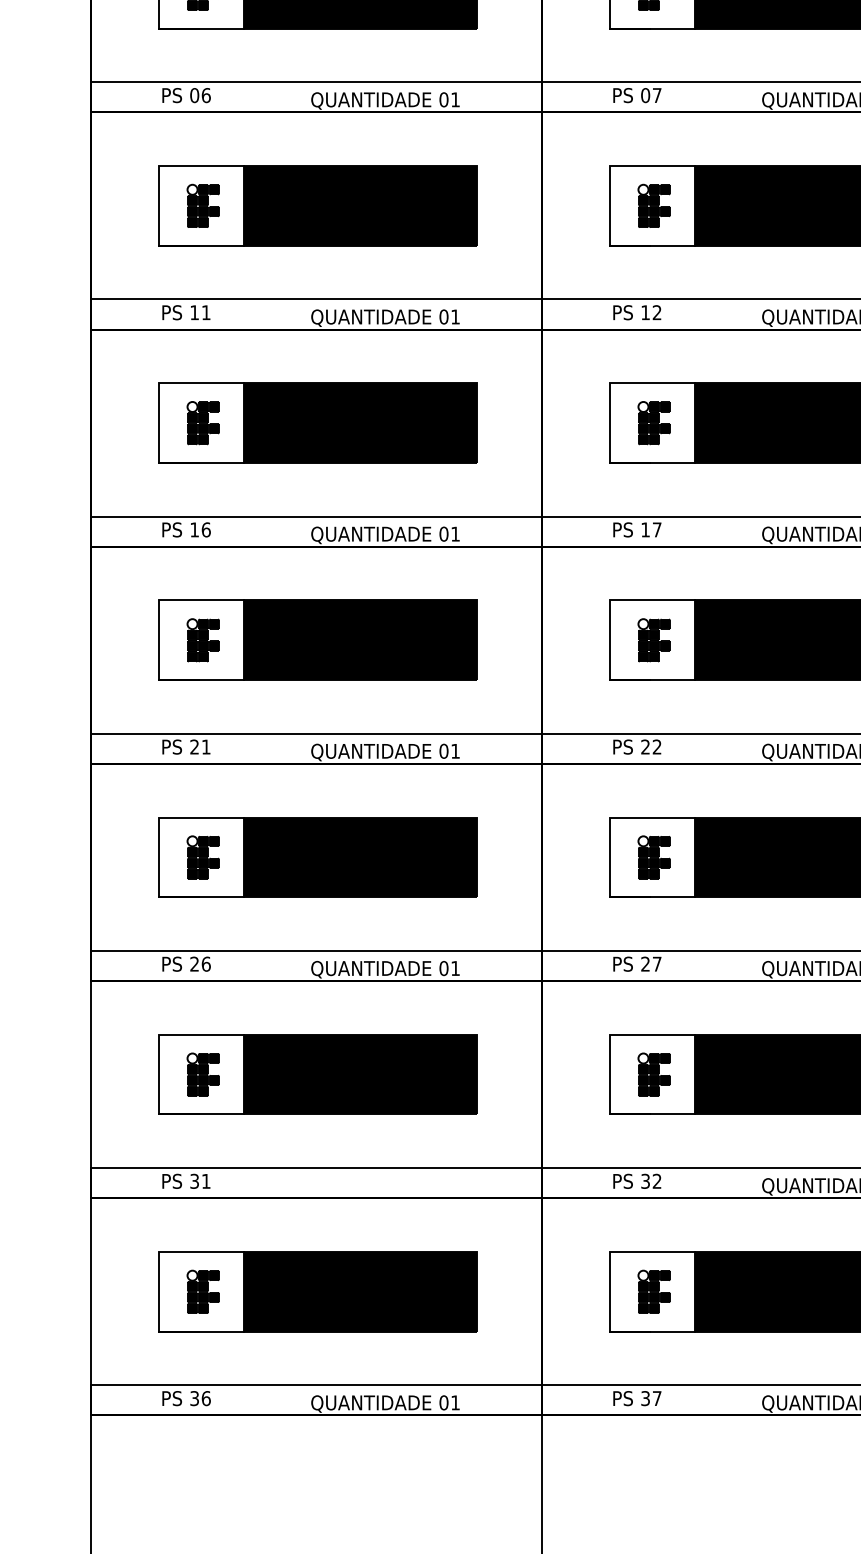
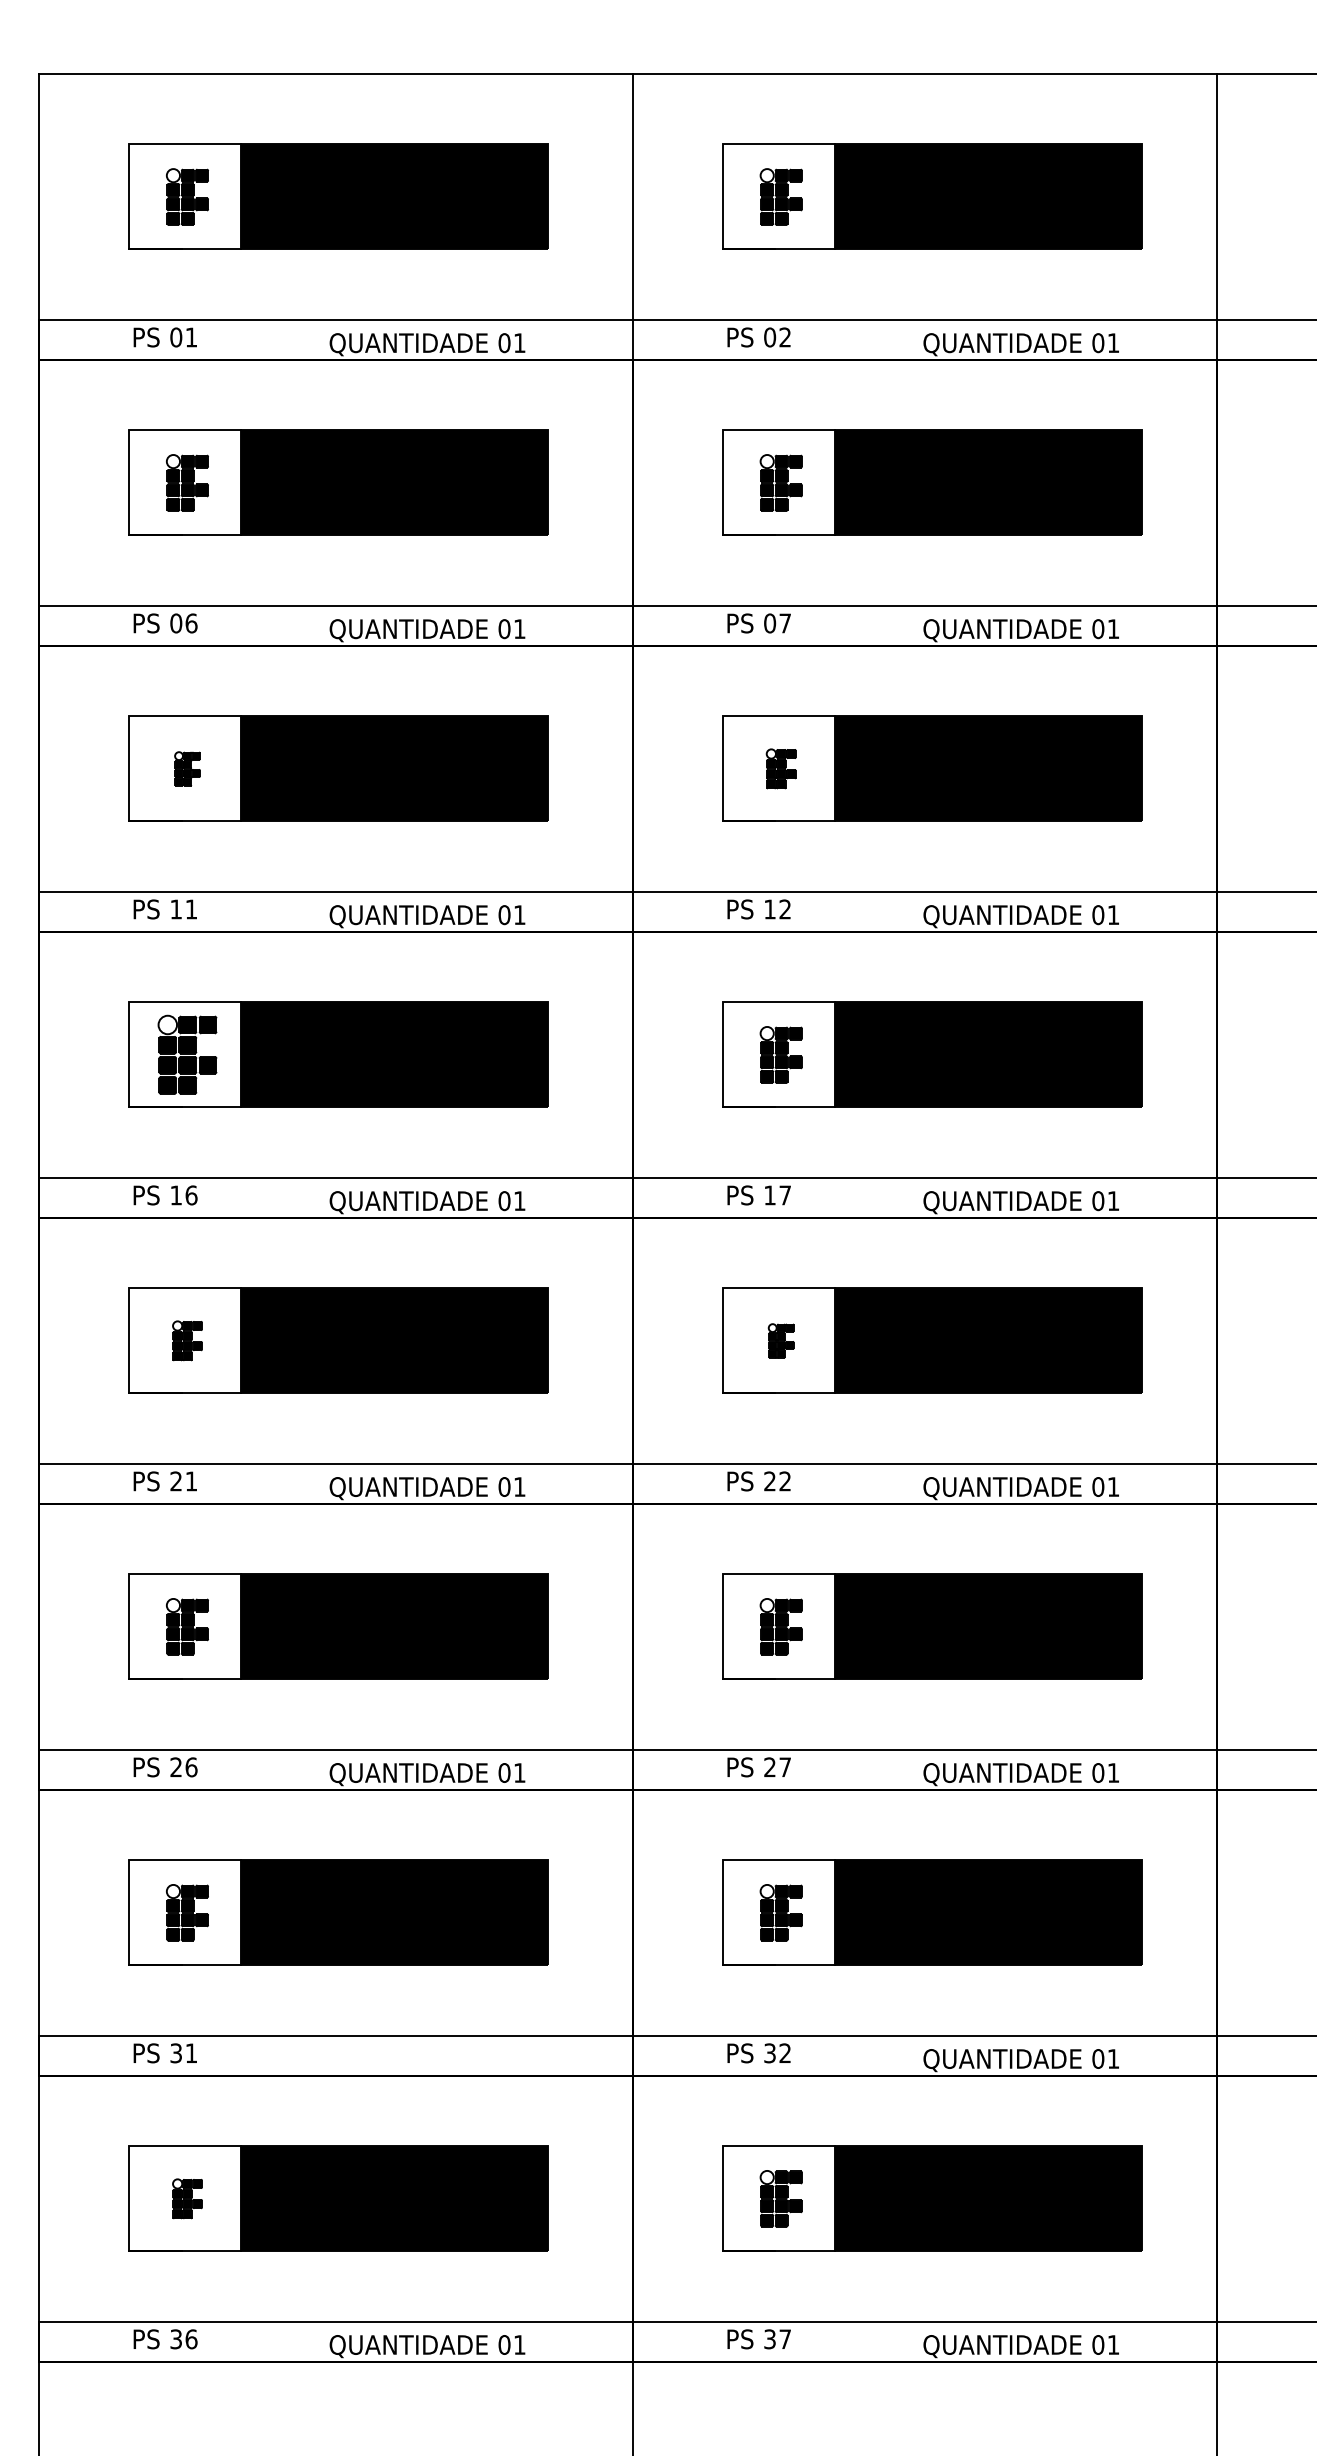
part: (203, 205) -> (187, 768), size x0.6
part: (653, 205) -> (780, 768), size x0.7
part: (203, 422) -> (187, 1054), size x1.4
part: (203, 640) -> (187, 1340), size x0.7
part: (653, 640) -> (780, 1340), size x0.6
part: (203, 1291) -> (187, 2198), size x0.7

